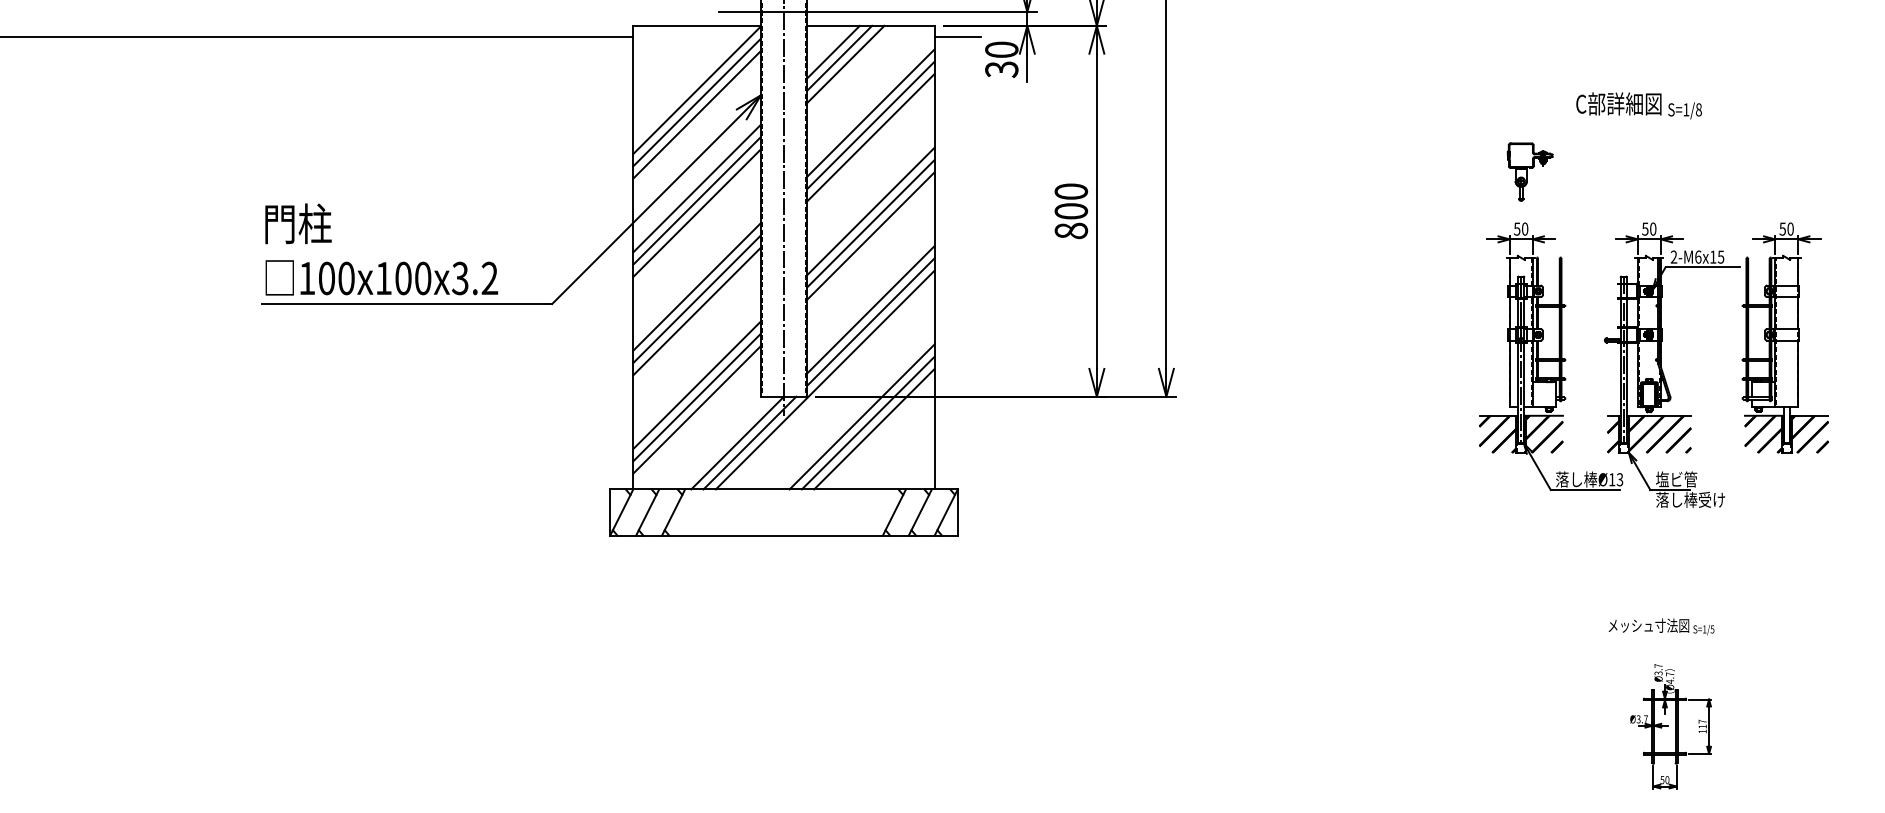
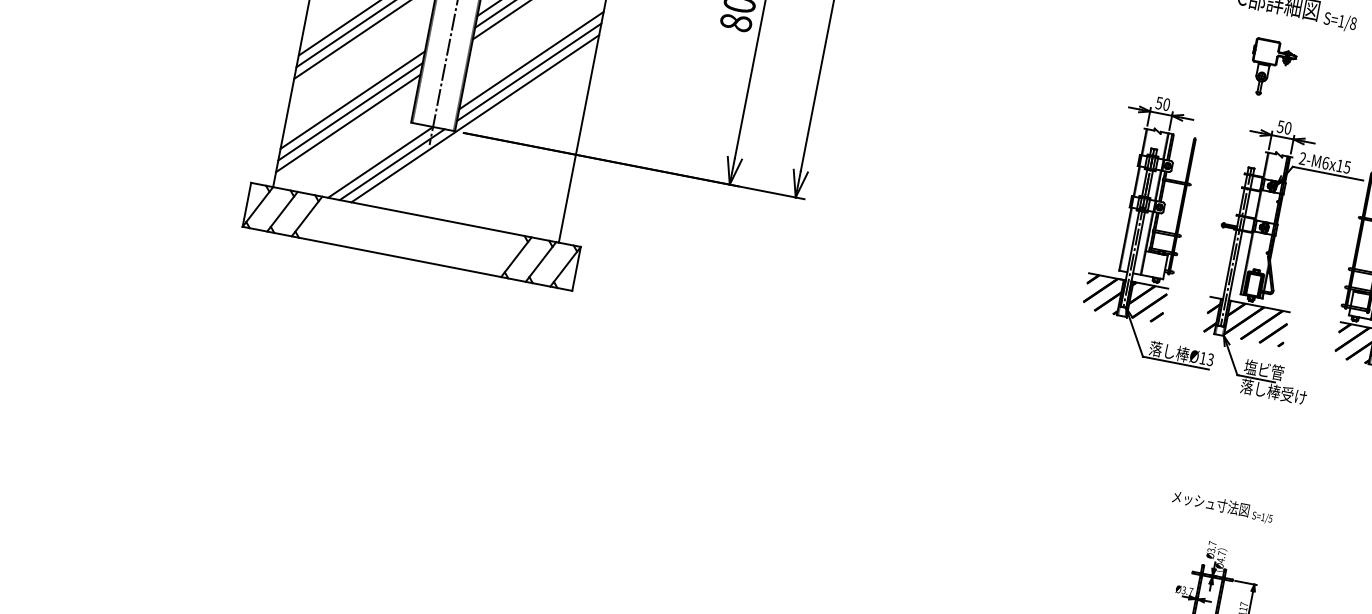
part: (1529, 171) -> (1271, 68), moved
line: (861, 416) -> (502, 160), removed
line: (867, 422) -> (507, 166), removed
line: (874, 429) -> (512, 174), removed

